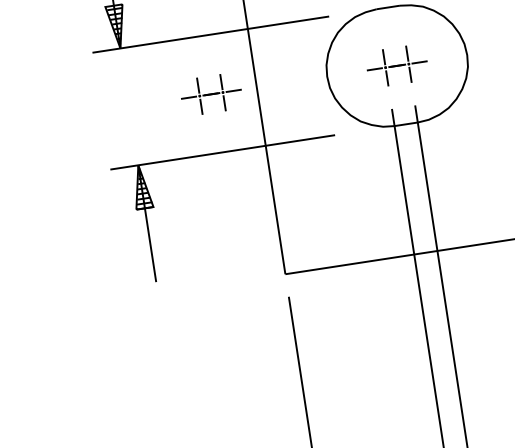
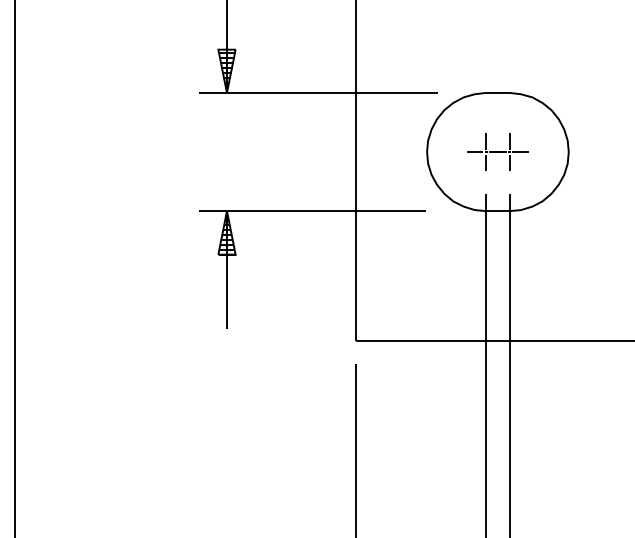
part: (210, 93) -> (309, 151), removed

